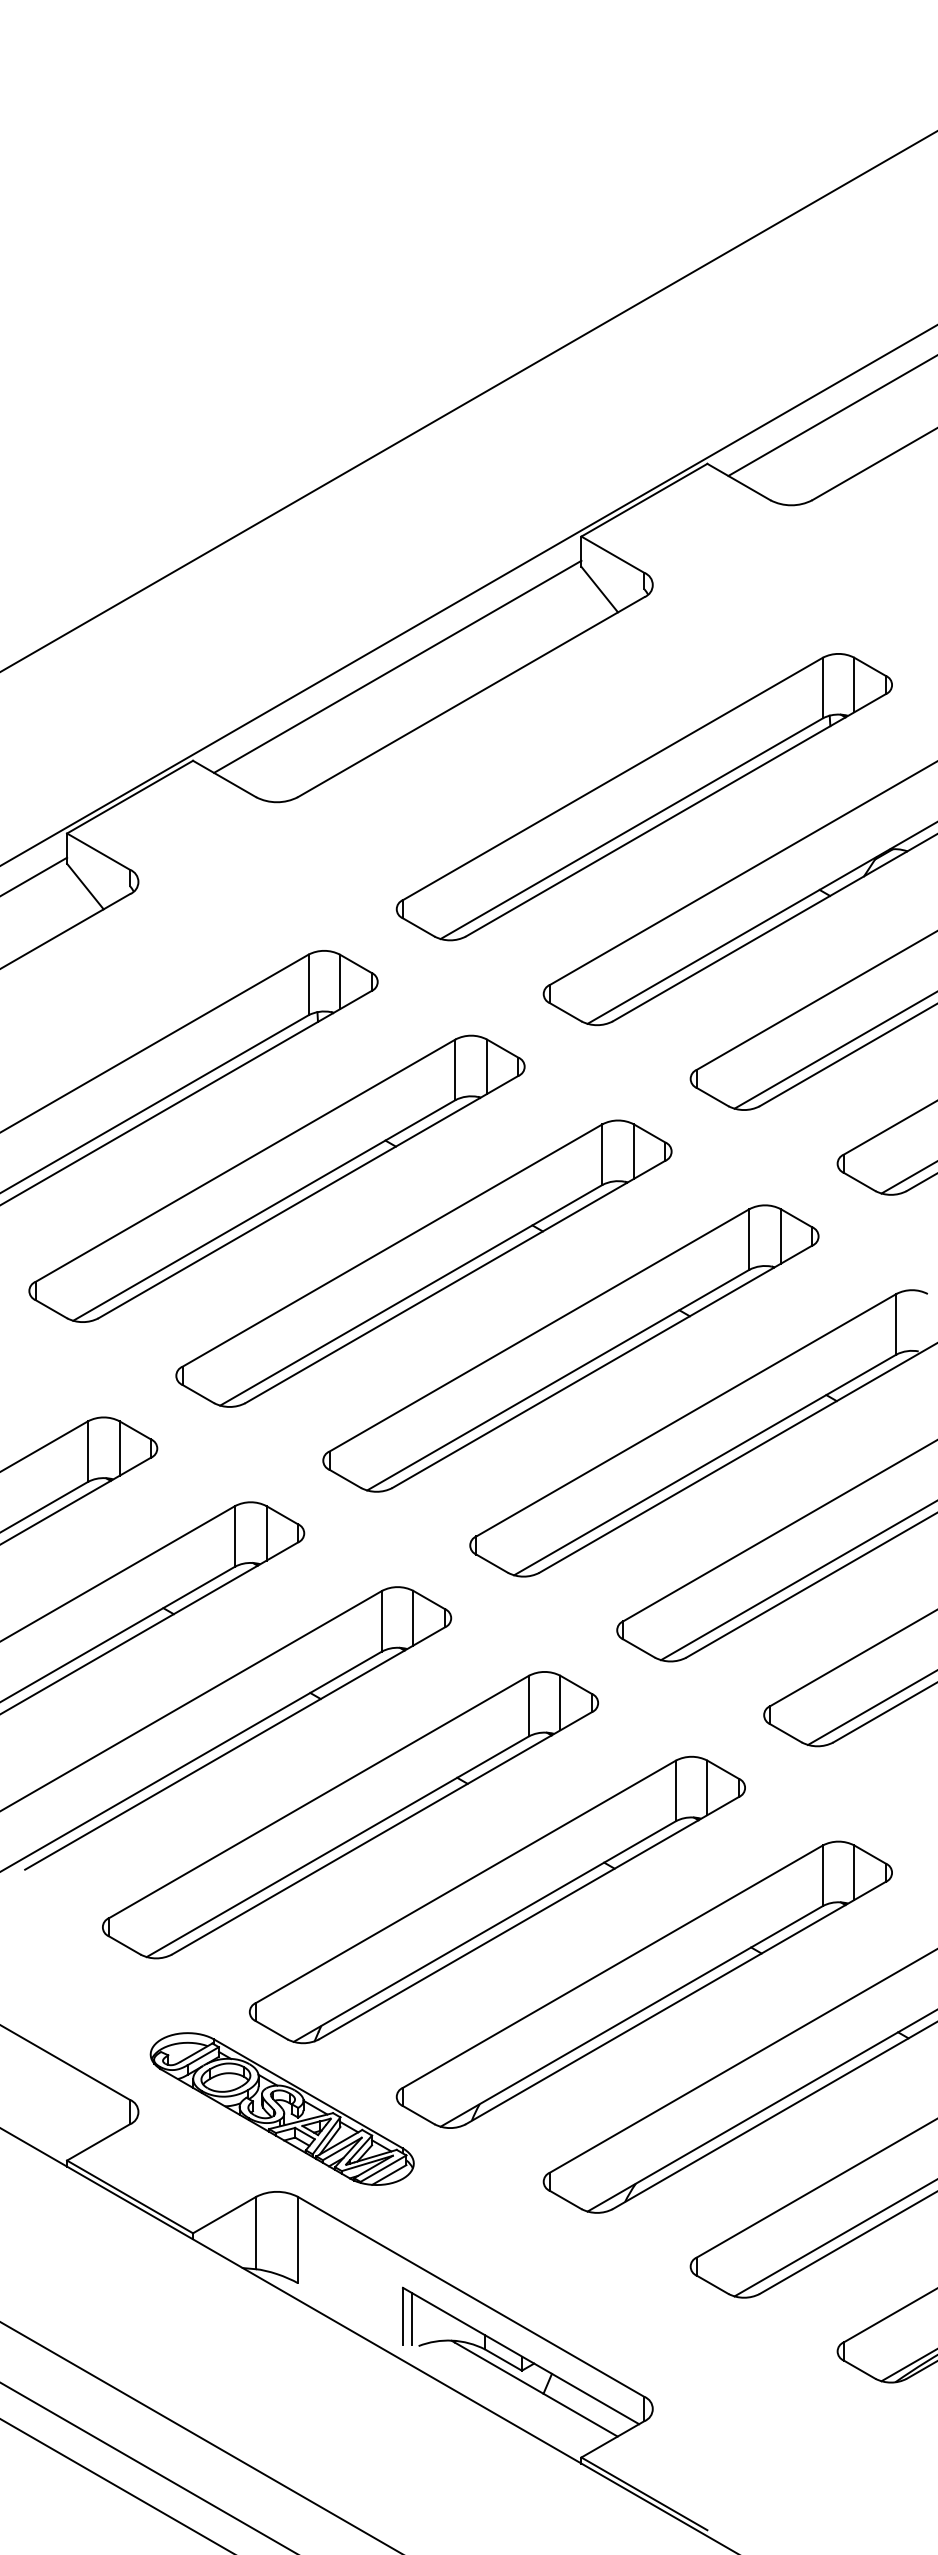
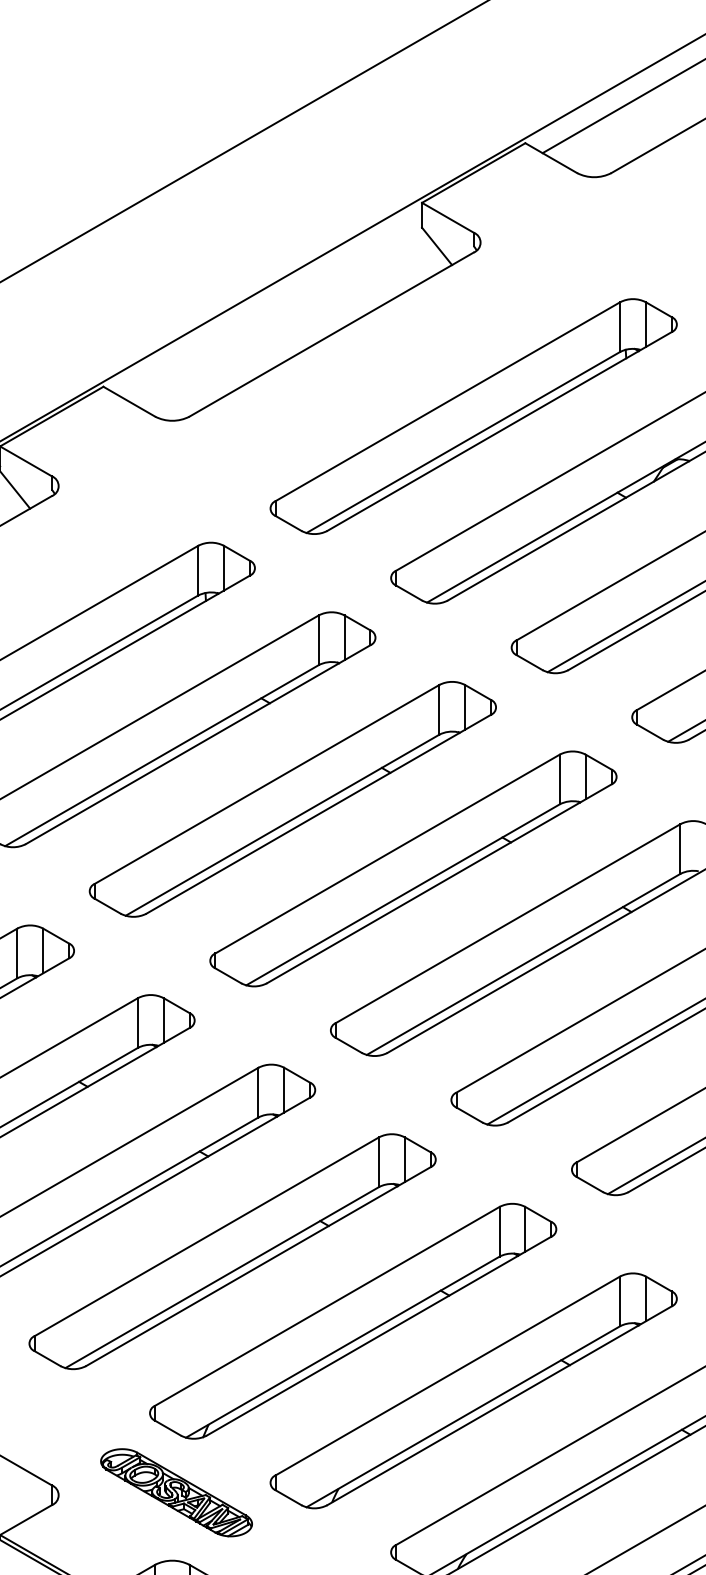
line: (397, 666) -> (271, 309), removed
part: (281, 2108) -> (176, 1492), size x0.7

